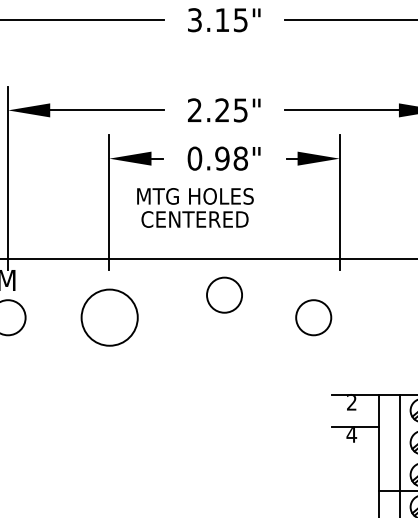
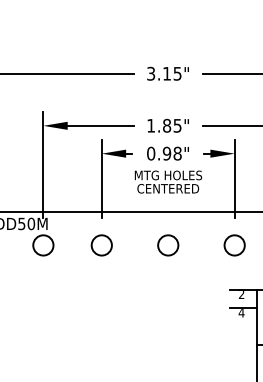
text: (209, 109) -> (159, 125), 2.25" -> 1.85"
text: (195, 206) -> (168, 181), moved
circle: (224, 295) -> (168, 245), moved
circle: (108, 317) -> (101, 245), size x0.62
circle: (313, 317) -> (234, 245), moved

